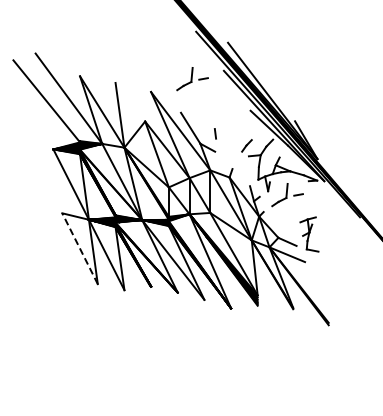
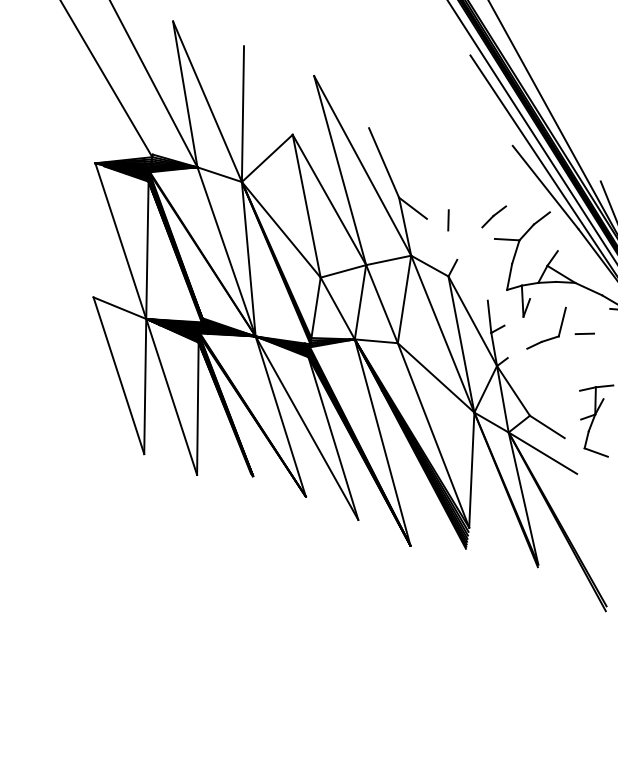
part: (192, 79) -> (403, 63), removed
line: (215, 133) -> (448, 219), moved
line: (80, 248) -> (119, 375), dashed -> solid

